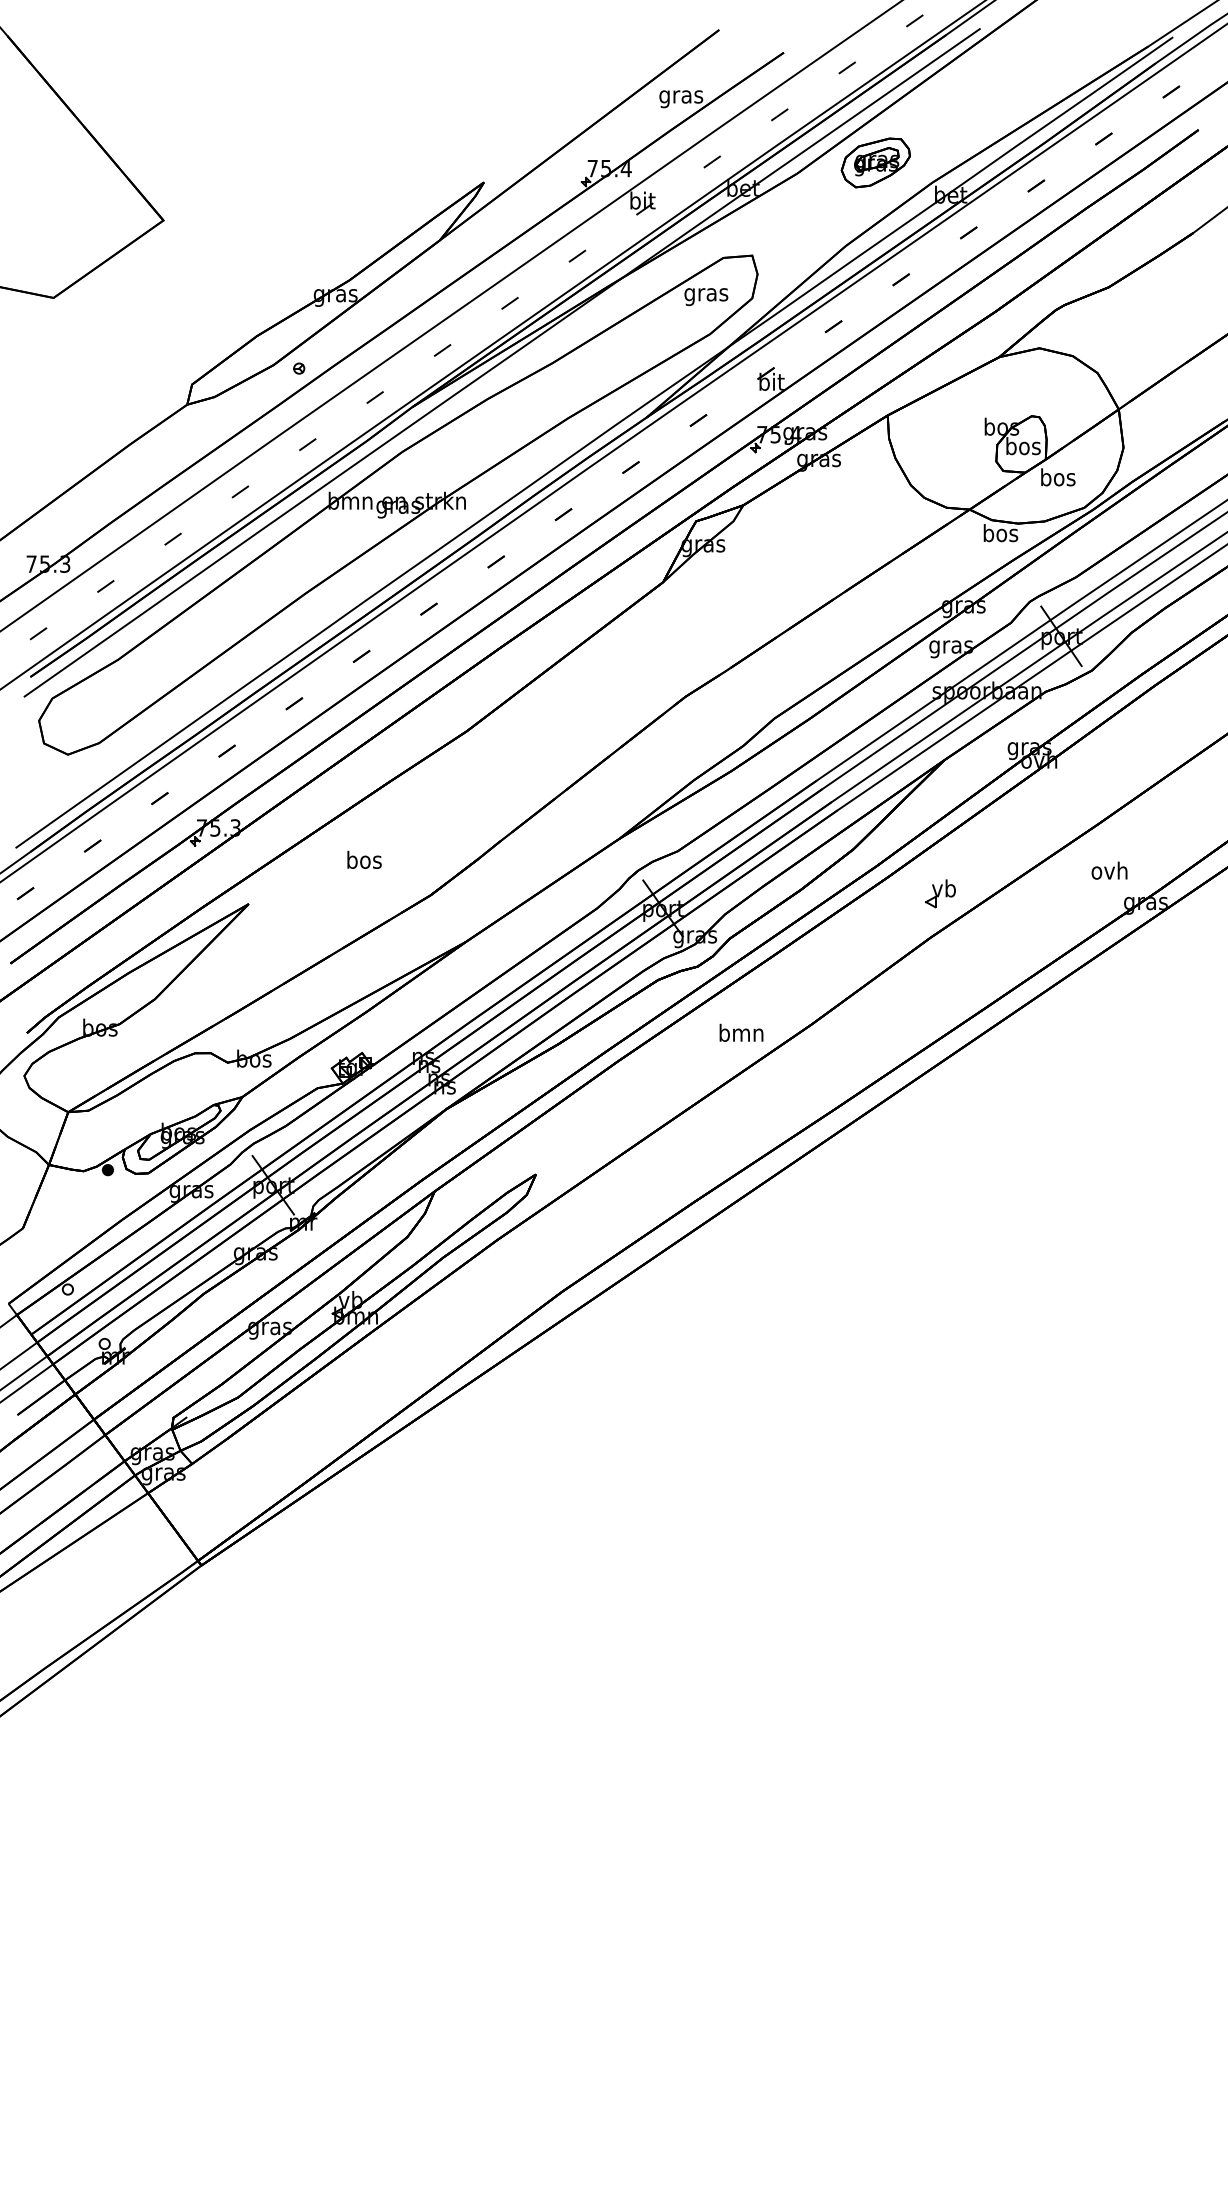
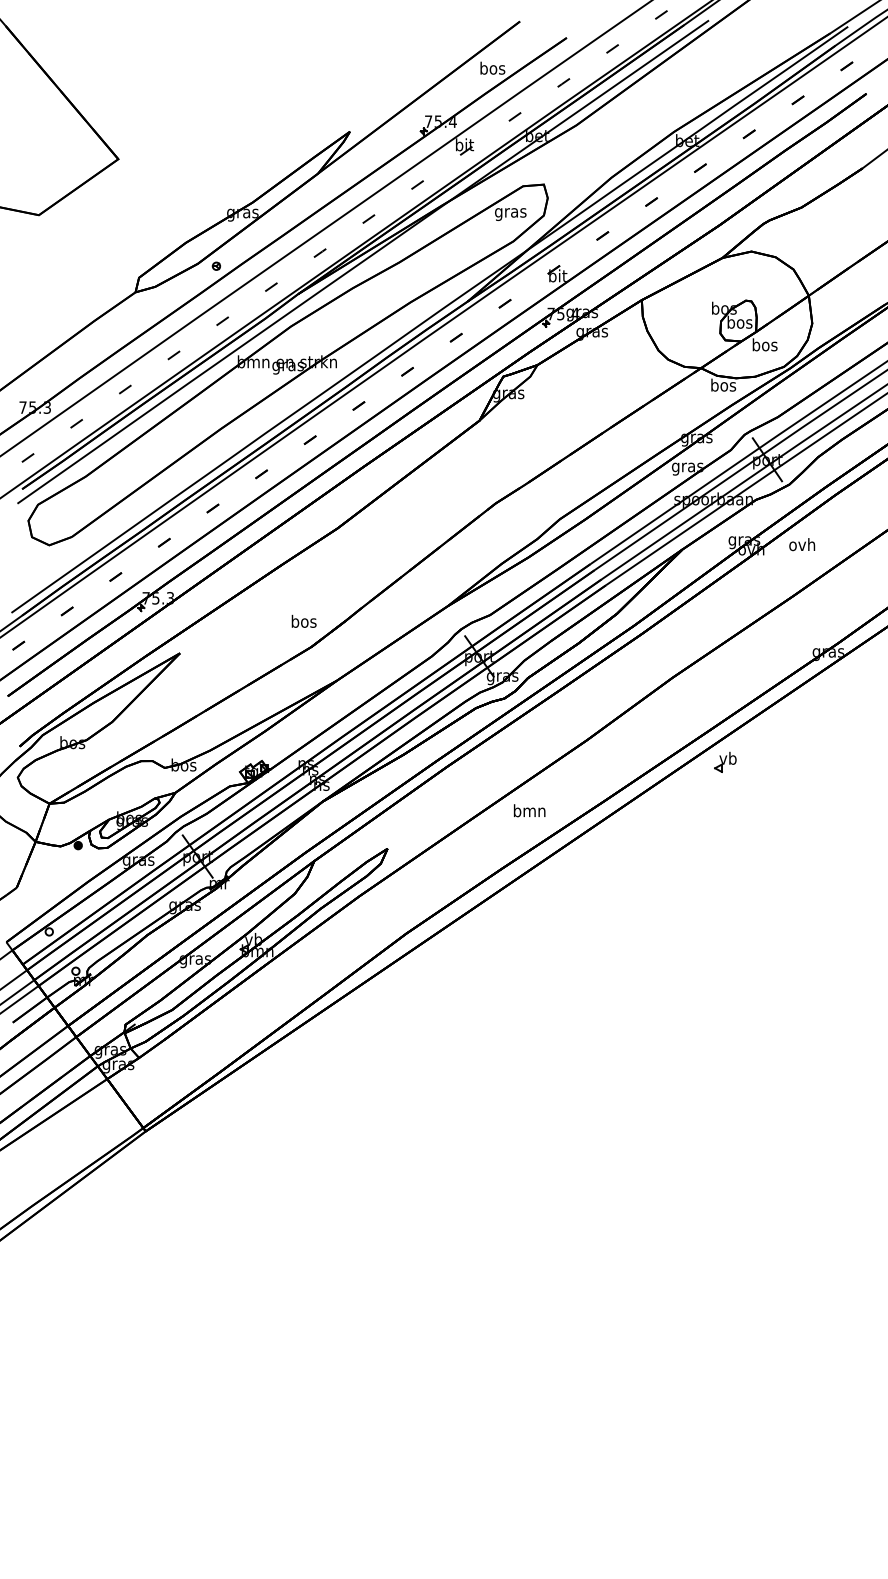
text: (681, 96) -> (492, 69), gras -> bos
part: (875, 162) -> (633, 117), removed
text: (364, 859) -> (304, 621), moved
text: (1109, 870) -> (802, 544), moved
part: (940, 893) -> (725, 762), moved
text: (741, 1032) -> (529, 810), moved

